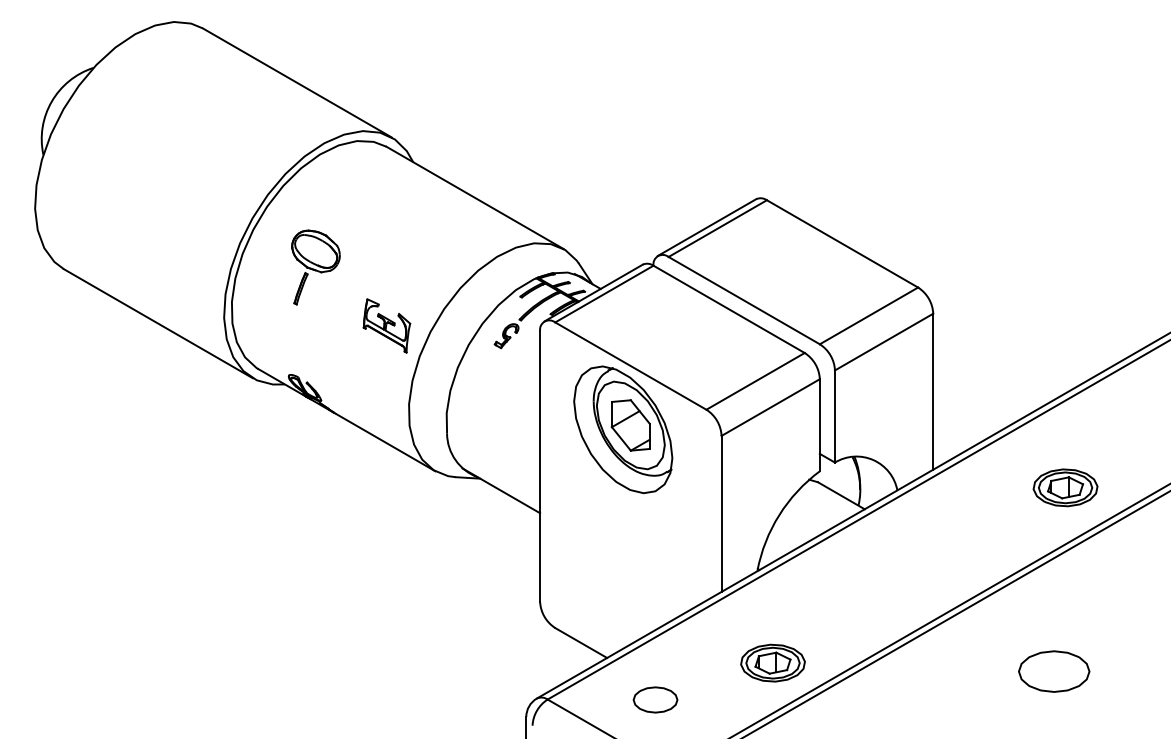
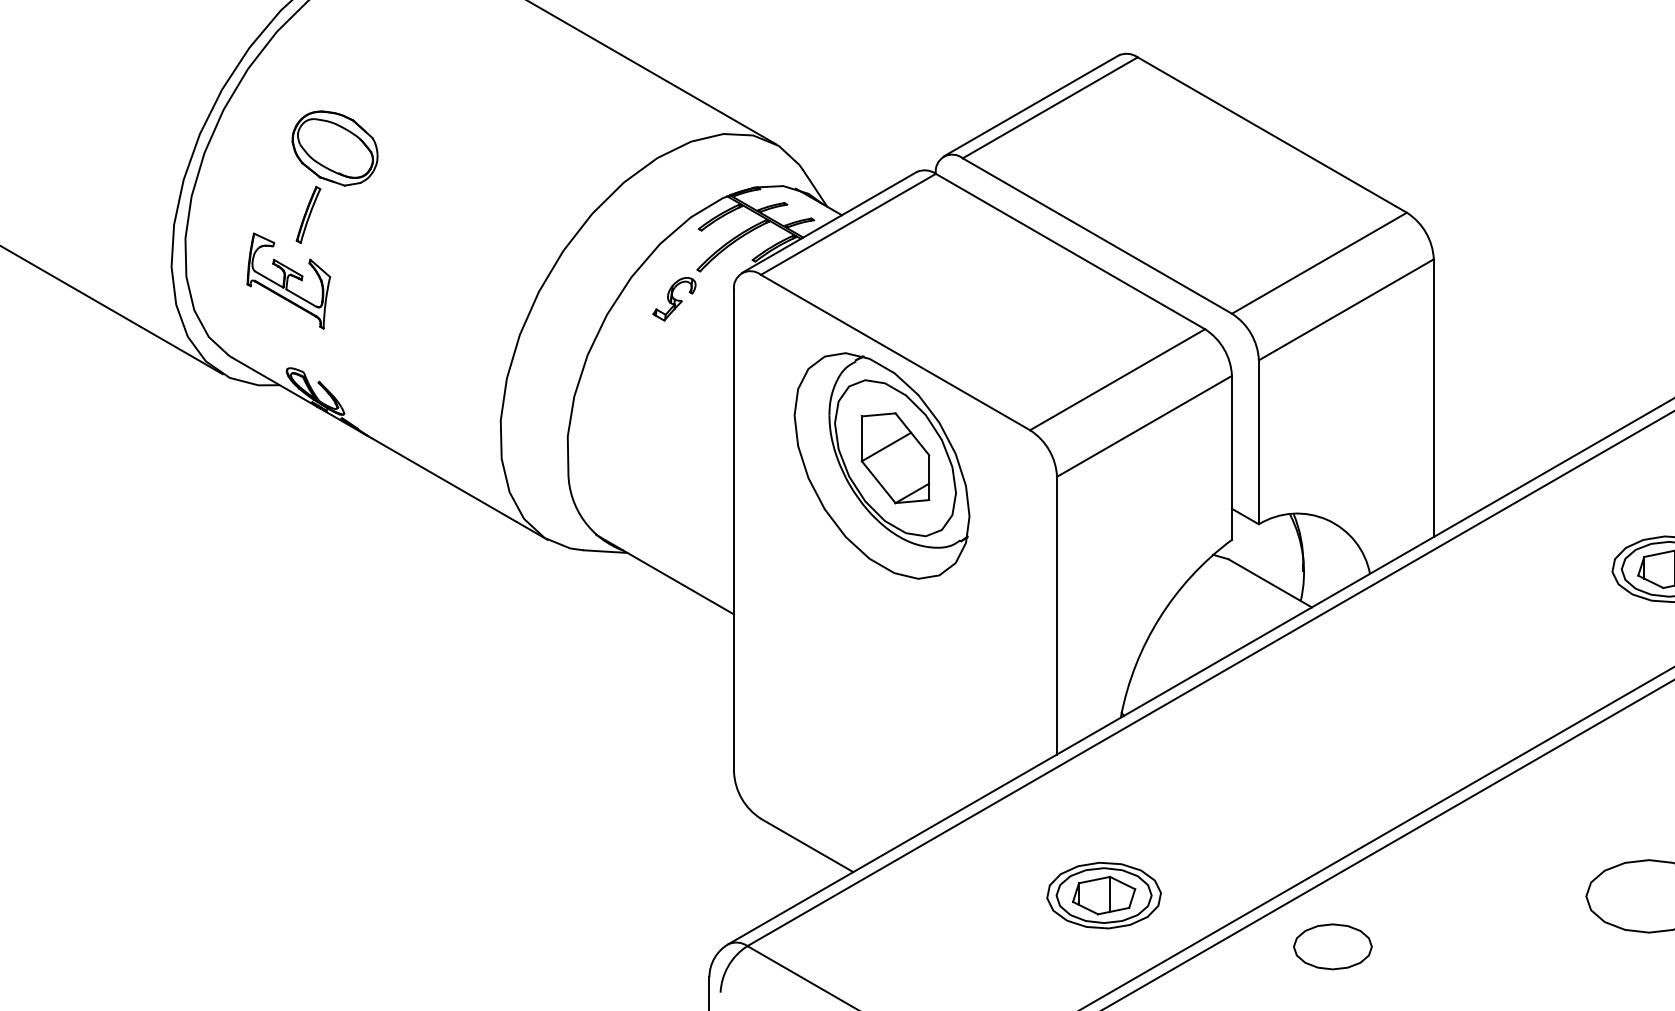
part: (386, 325) -> (287, 280), moved
part: (772, 662) -> (1103, 894), moved
part: (655, 699) -> (1332, 946), moved

